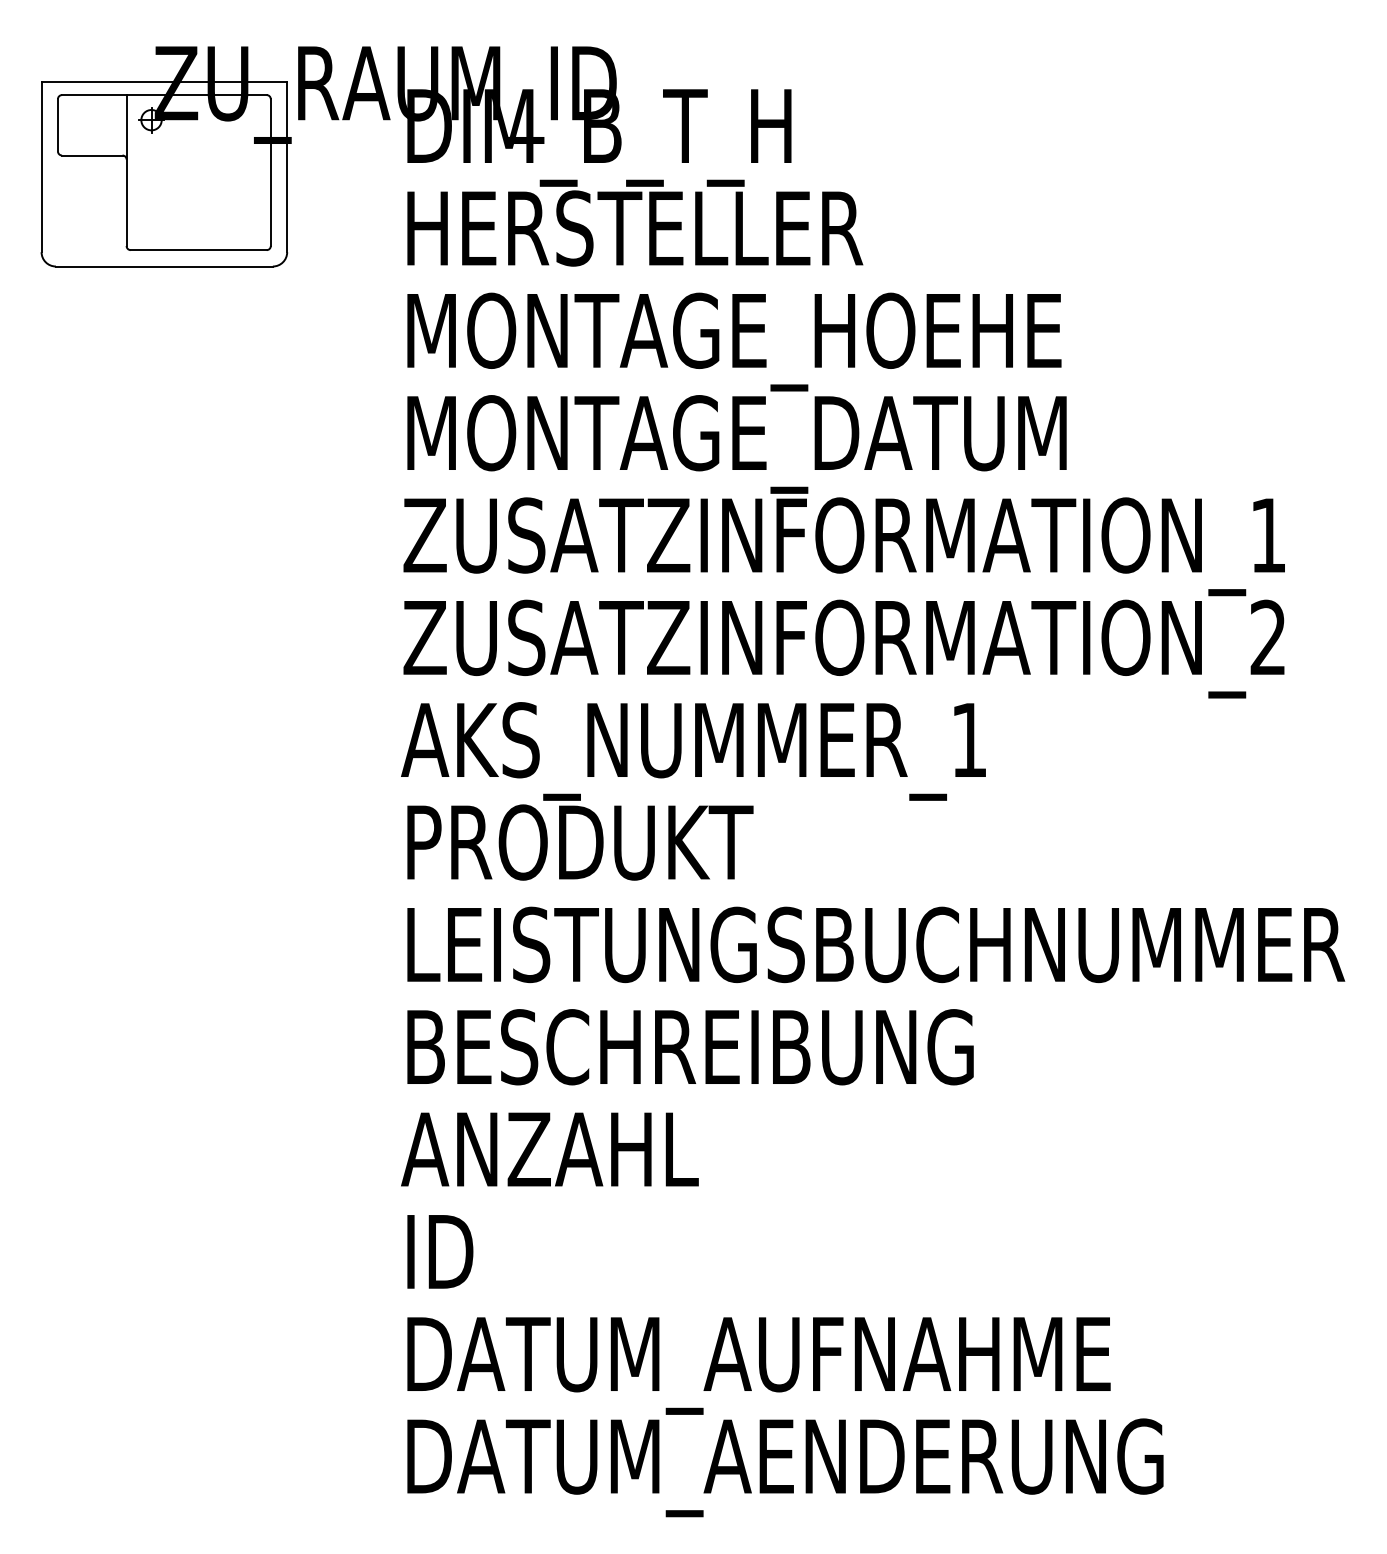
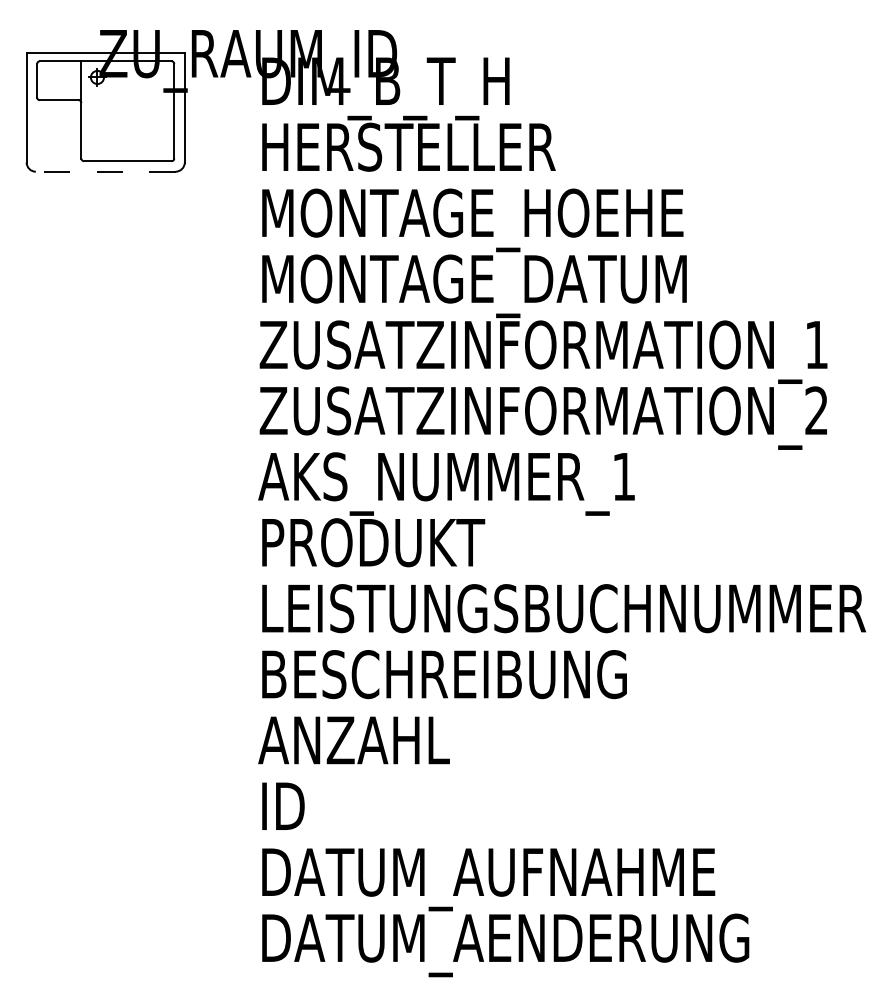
line: (164, 266) -> (105, 171), solid -> dashed

